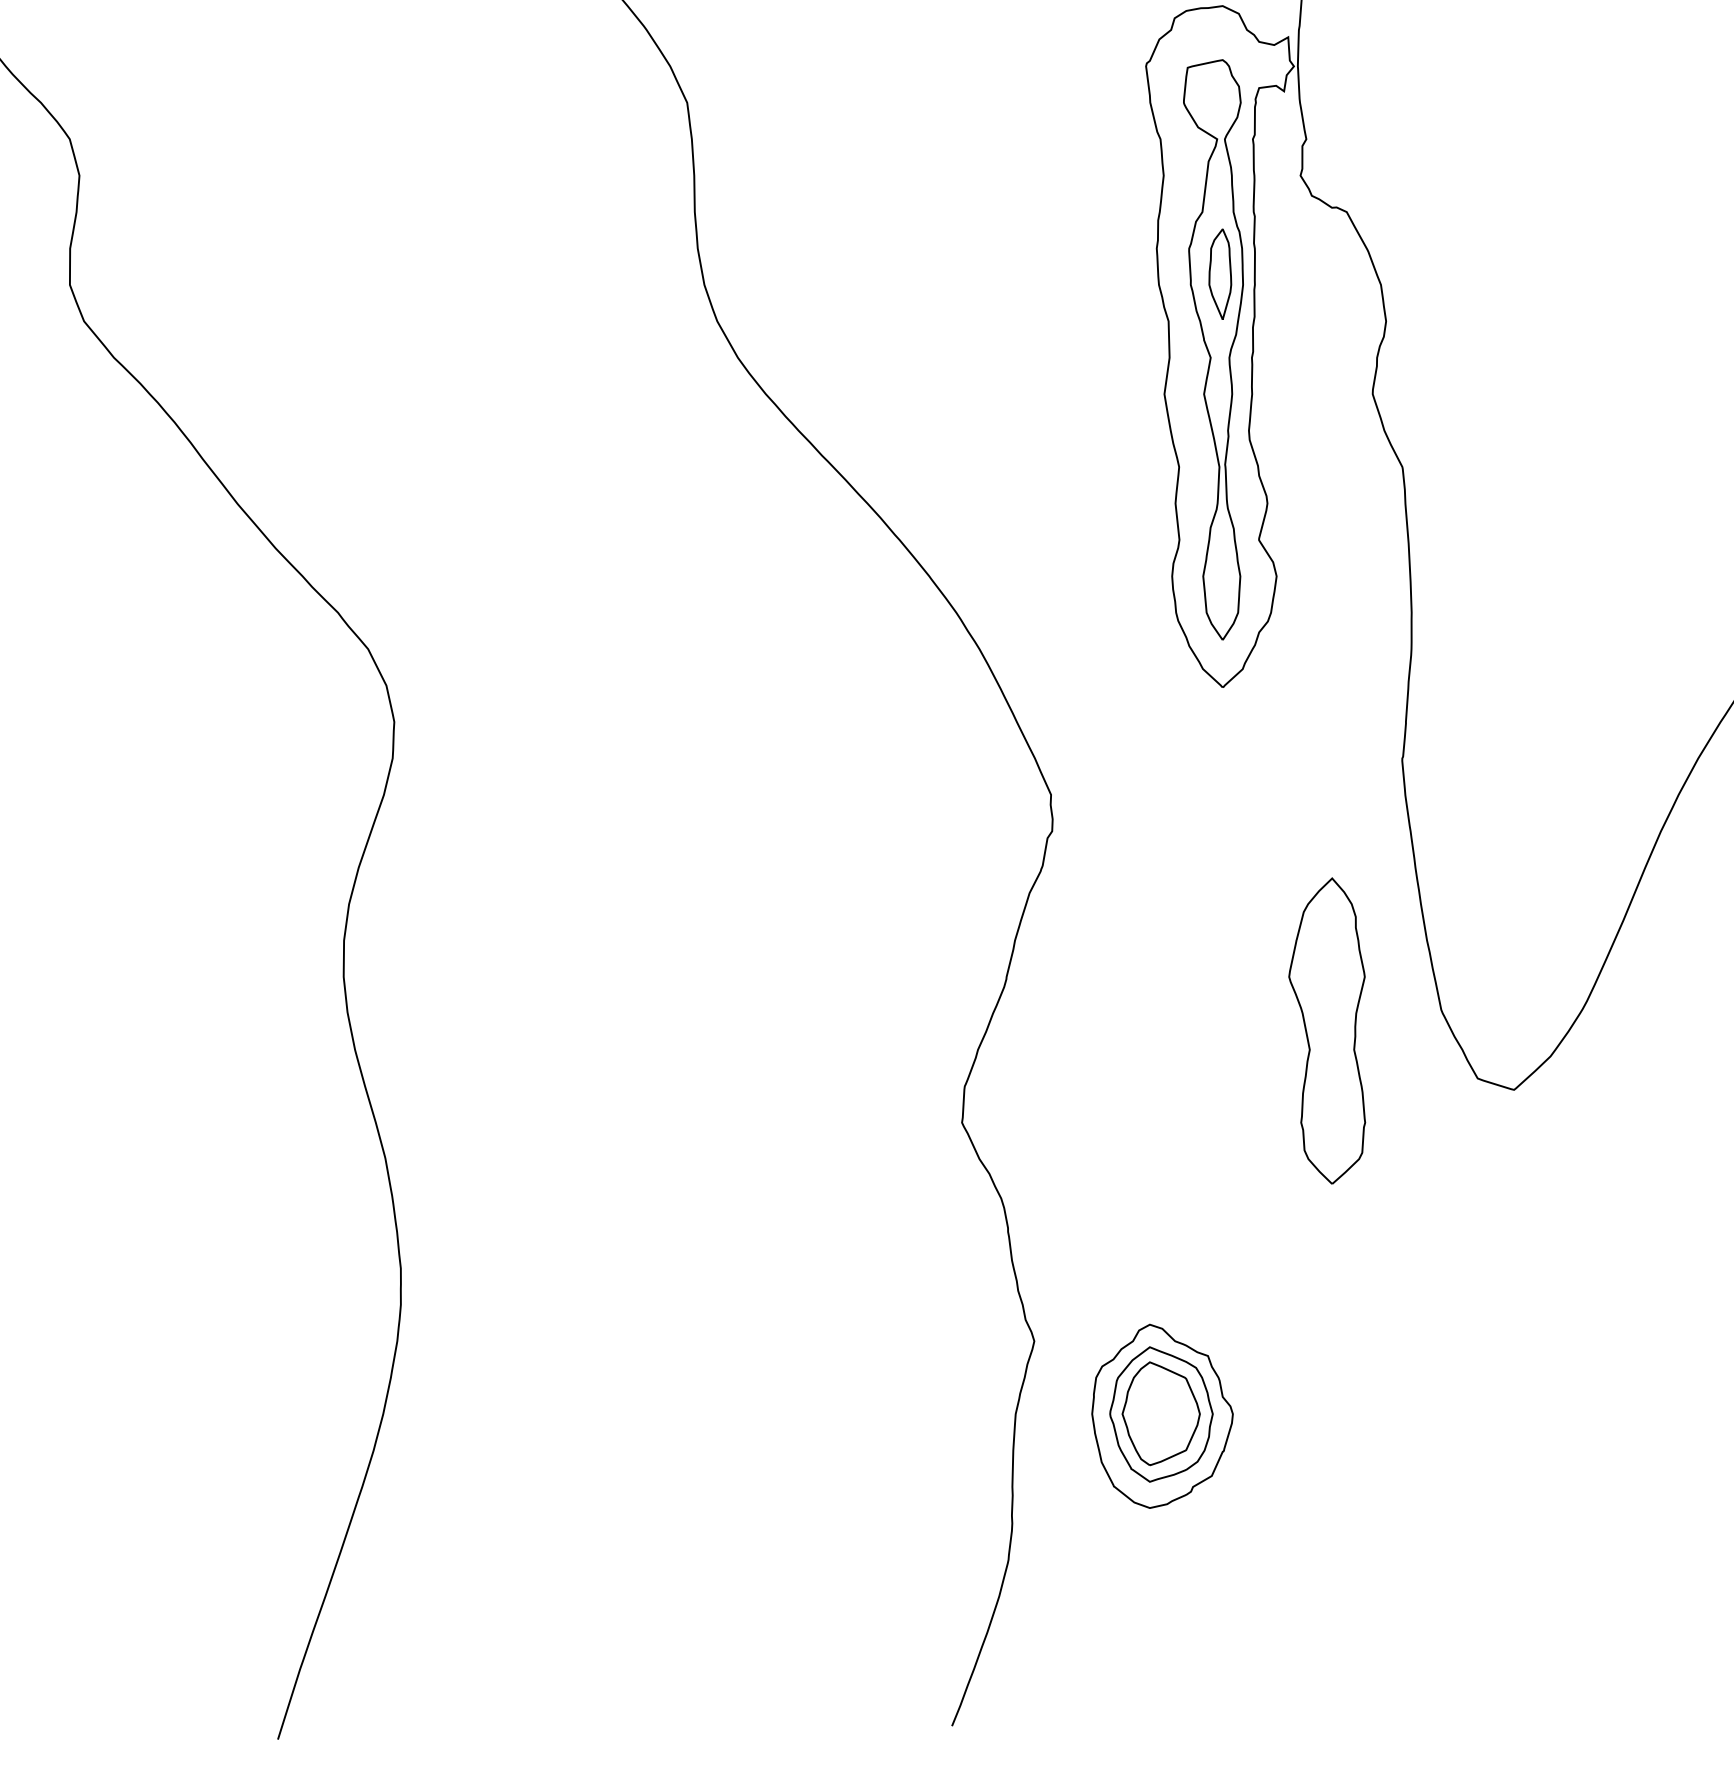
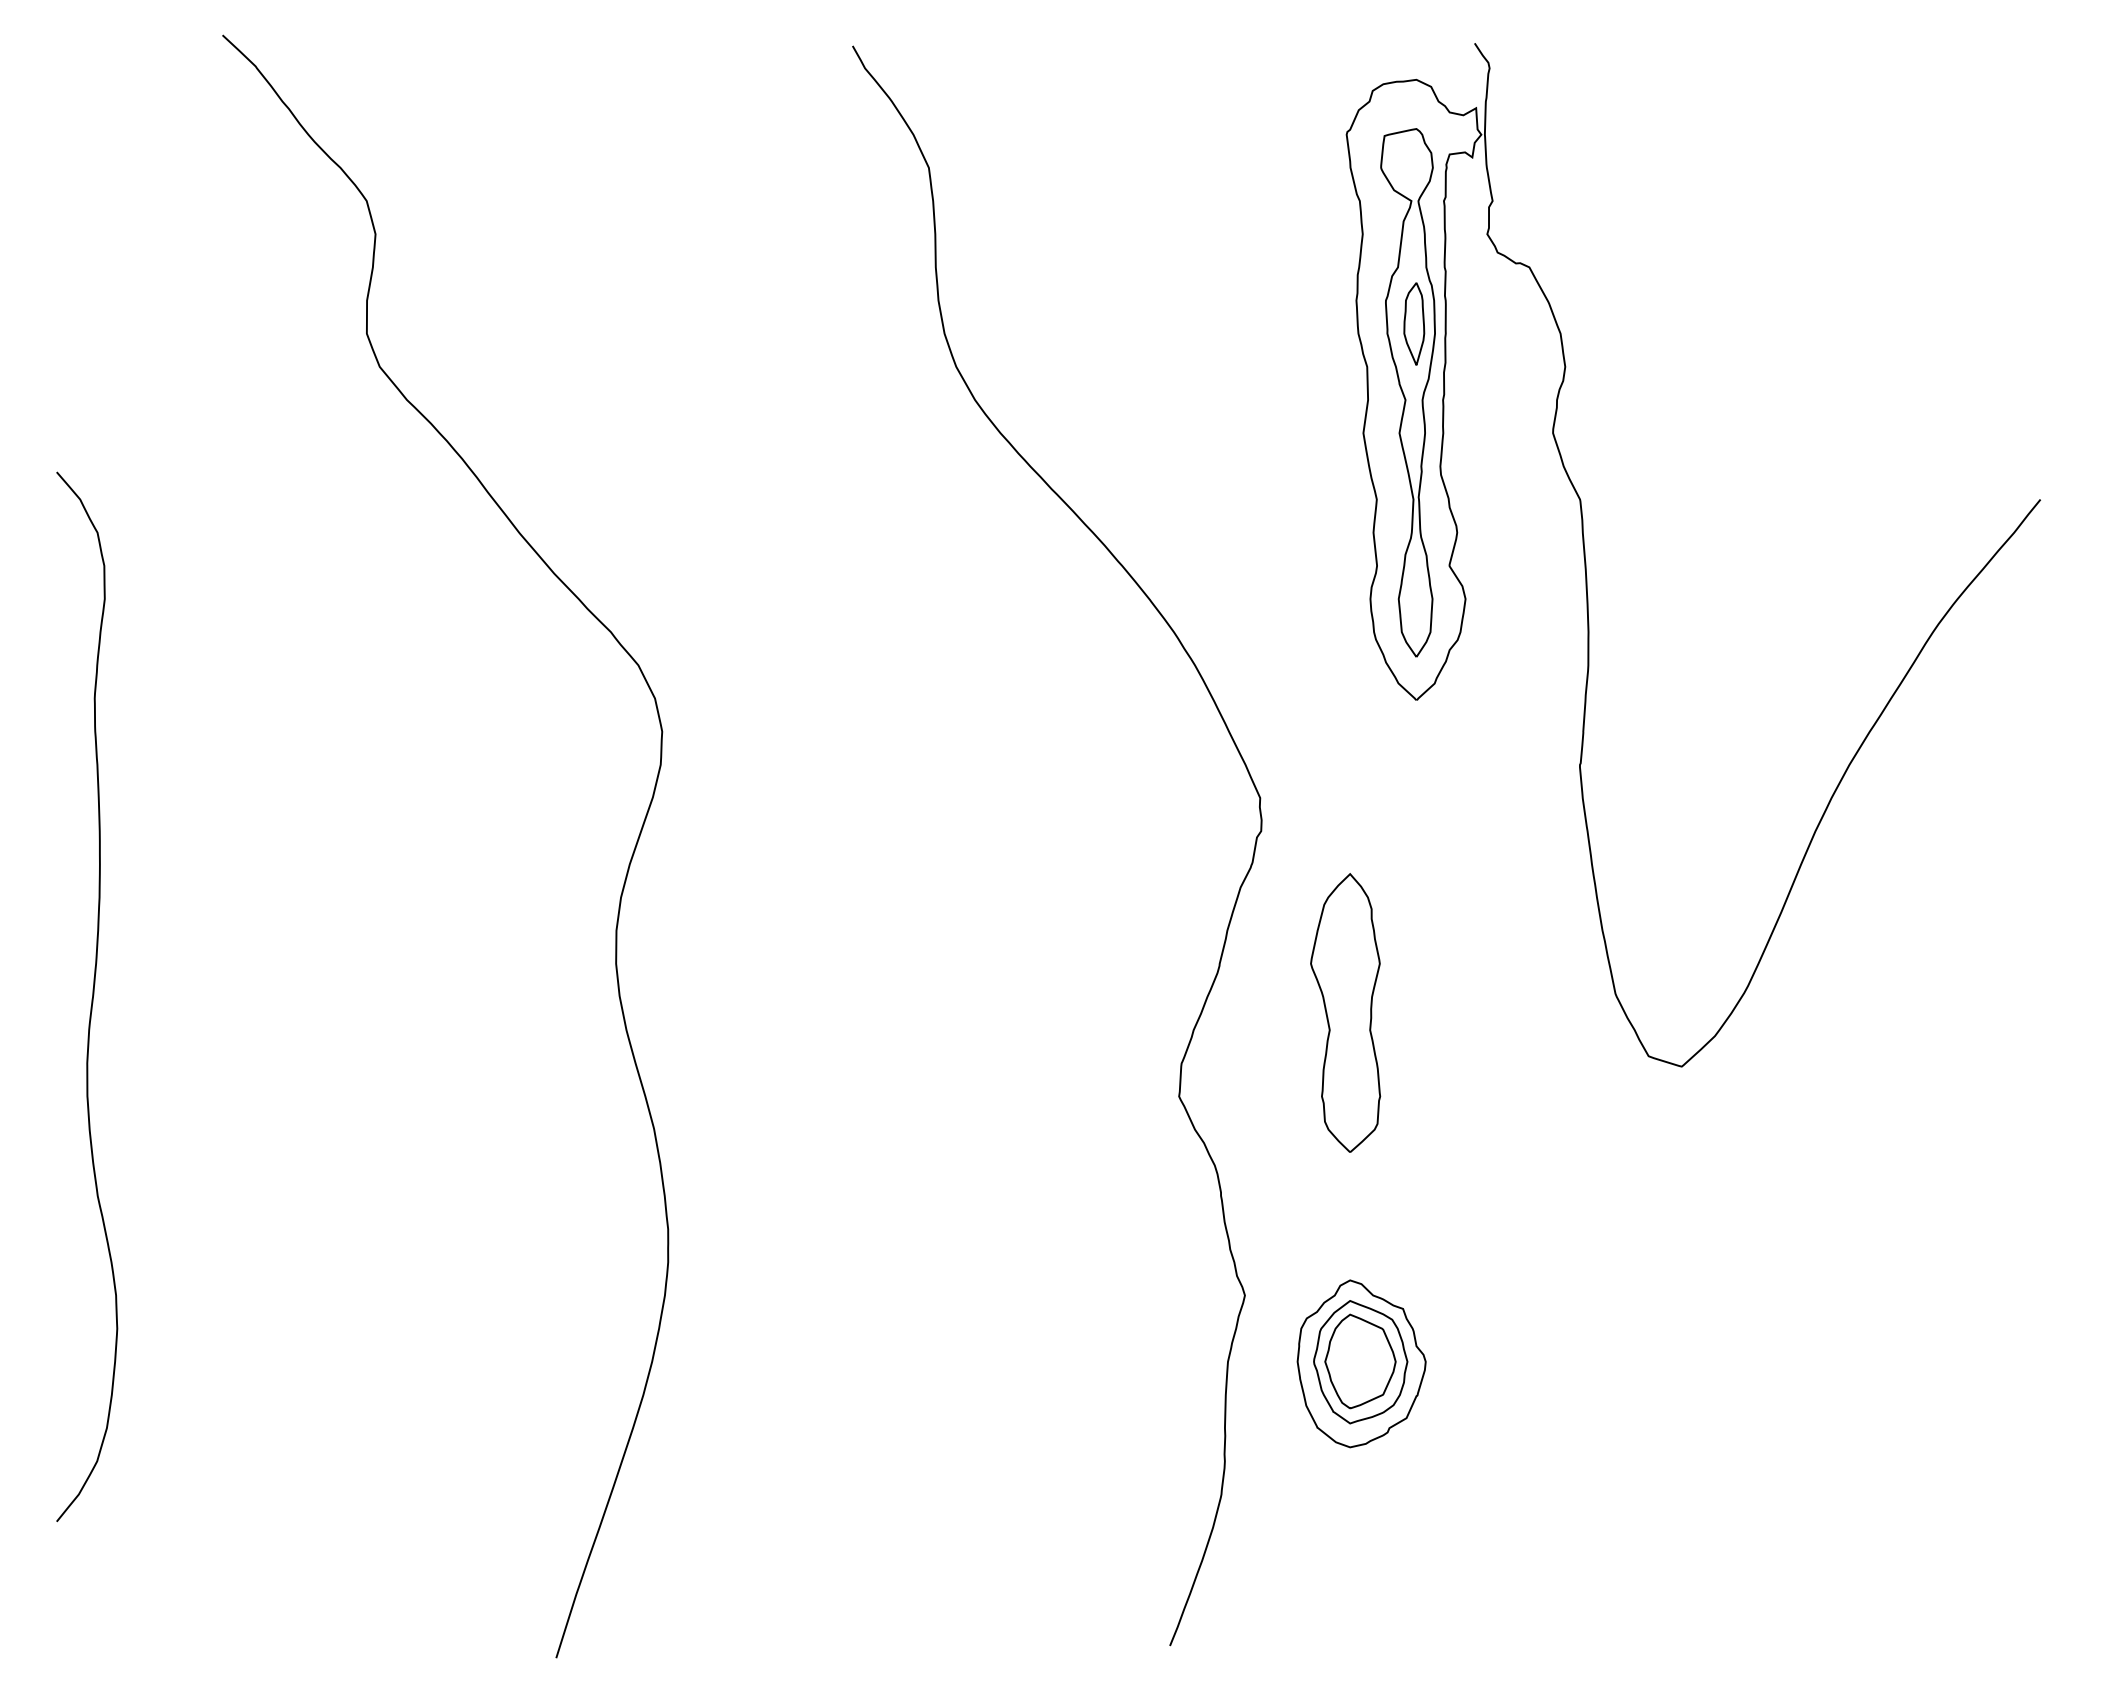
part: (1327, 1030) -> (1345, 1012), moved

